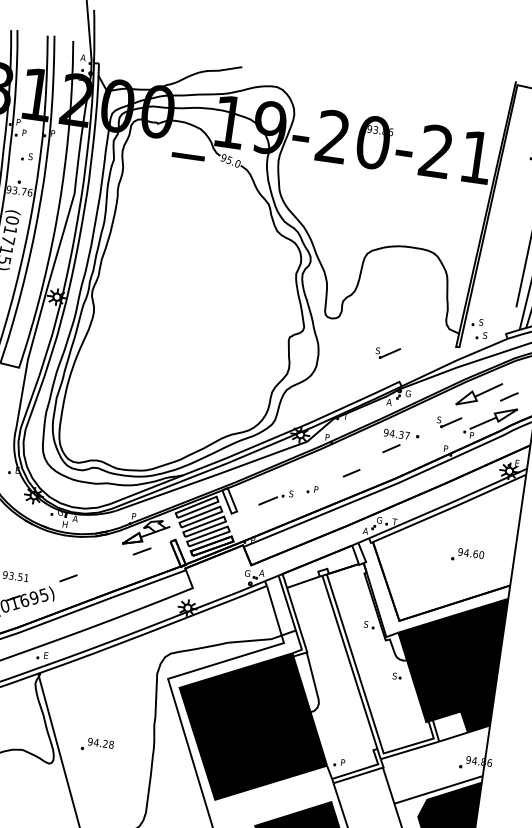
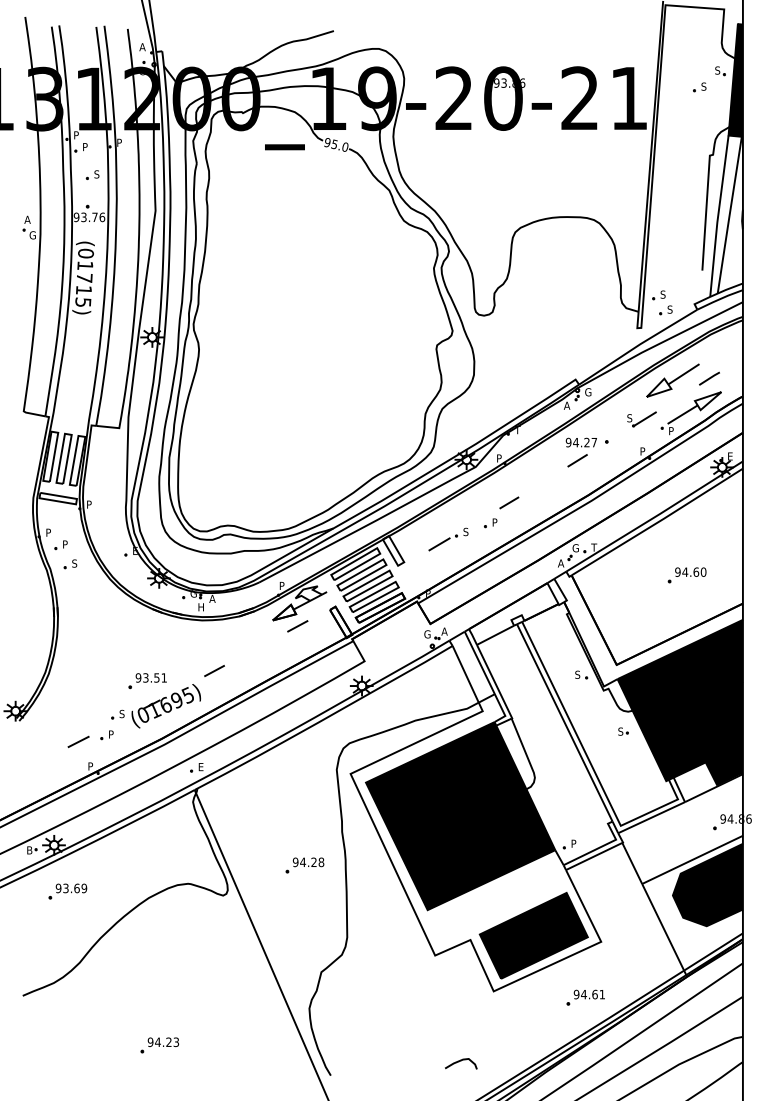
part: (387, 353) -> (556, 347), removed
text: (400, 434) -> (586, 442), 94.37 -> 94.27
line: (351, 472) -> (509, 502), moved
part: (97, 745) -> (304, 865), moved

